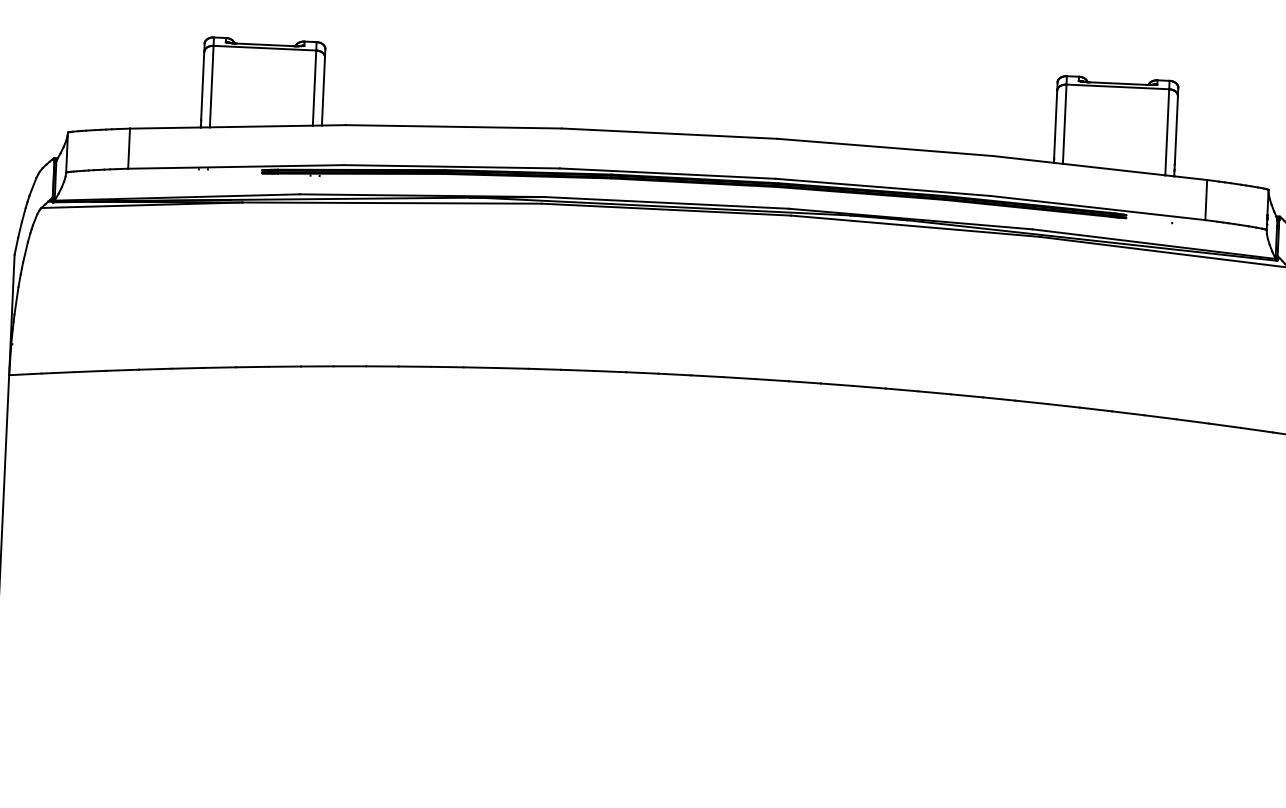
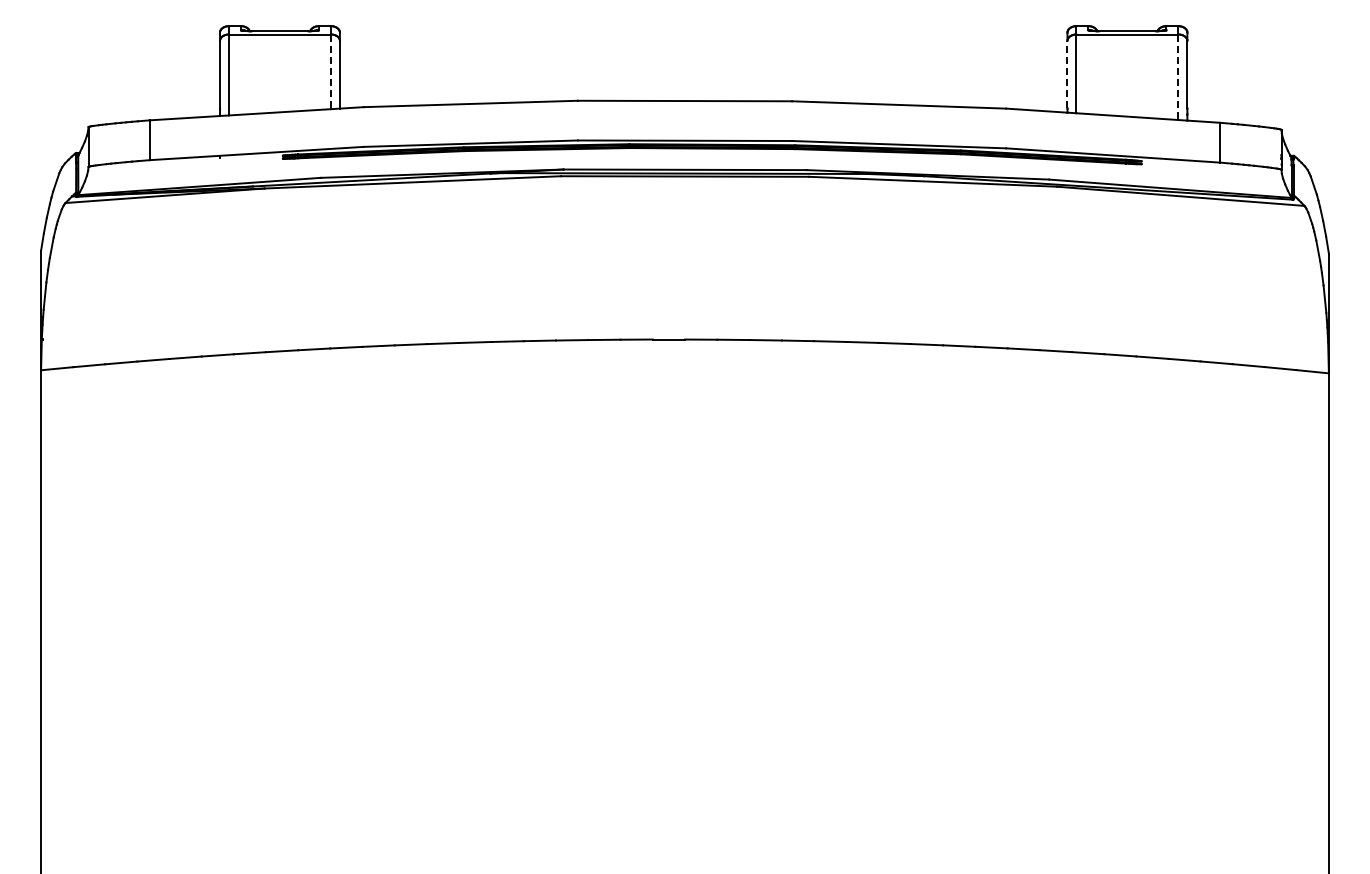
line: (314, 88) -> (330, 72), solid -> dashed
line: (1055, 124) -> (1067, 74), solid -> dashed
line: (1167, 132) -> (1178, 77), solid -> dashed

